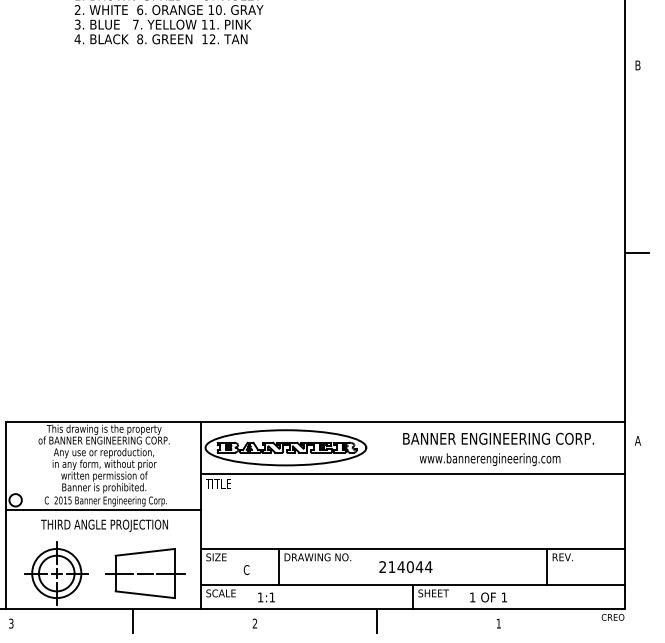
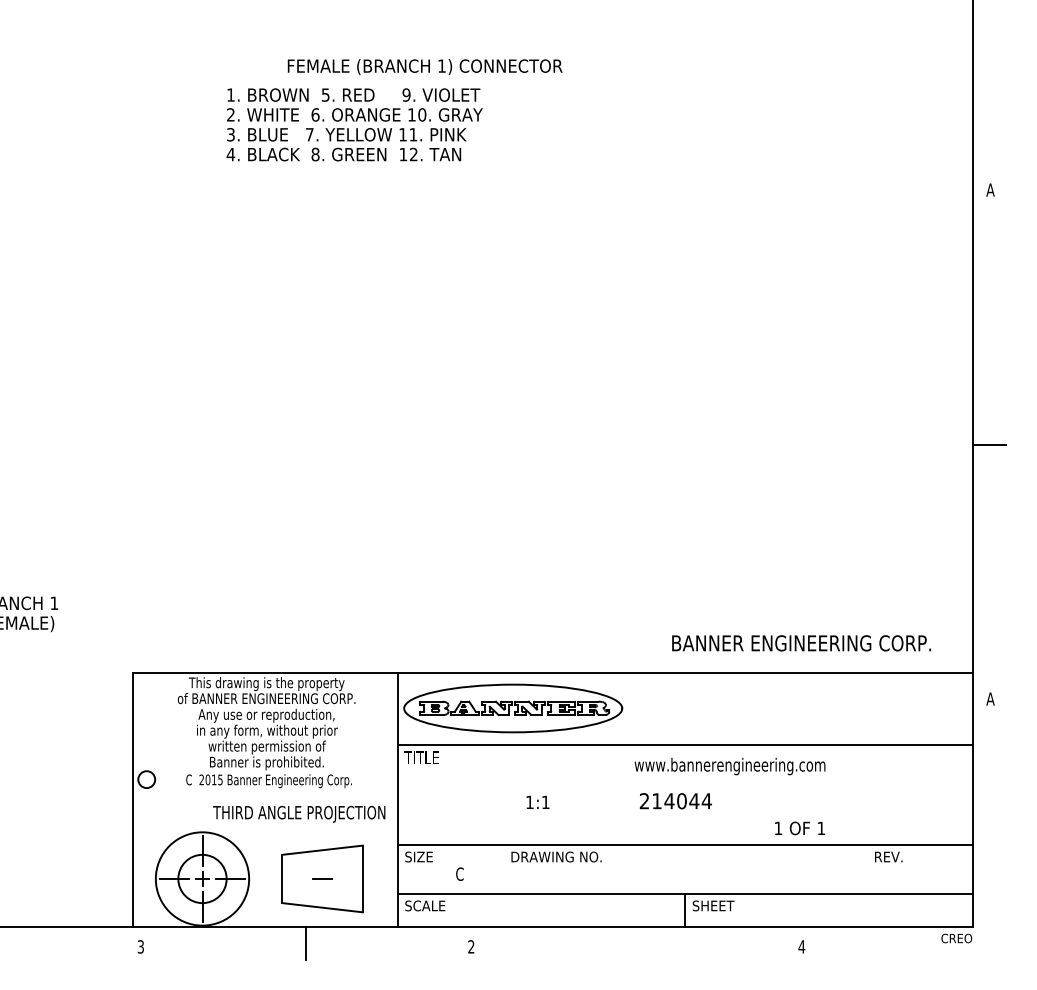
text: (637, 65) -> (990, 189), B -> A
text: (498, 438) -> (801, 643), moved
text: (489, 459) -> (729, 766), moved
line: (103, 509) -> (265, 792), removed
text: (104, 525) -> (299, 813), moved
line: (278, 566) -> (503, 869), removed
line: (547, 566) -> (867, 869), removed
text: (405, 567) -> (675, 801), moved
circle: (56, 573) -> (202, 878), size x1.4
line: (119, 573) -> (287, 878), removed
line: (171, 573) -> (357, 878), removed
text: (266, 596) -> (537, 801), moved
text: (488, 597) -> (800, 828), moved
line: (376, 621) -> (636, 943), removed
text: (498, 623) -> (801, 946), 1 -> 4

